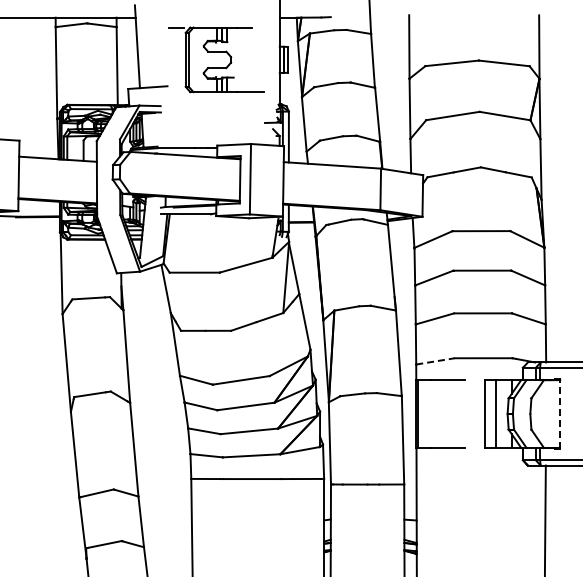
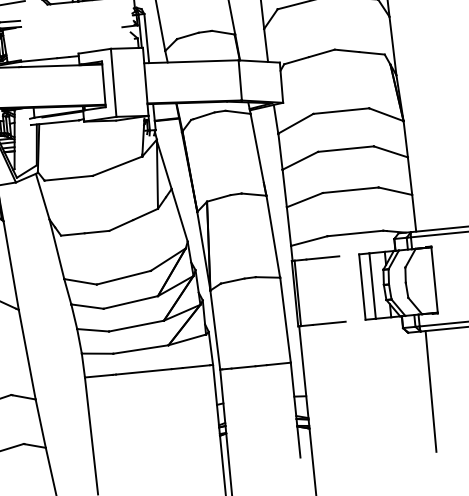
line: (435, 361) -> (309, 241), dashed -> solid
line: (560, 413) -> (434, 279), dashed -> solid

